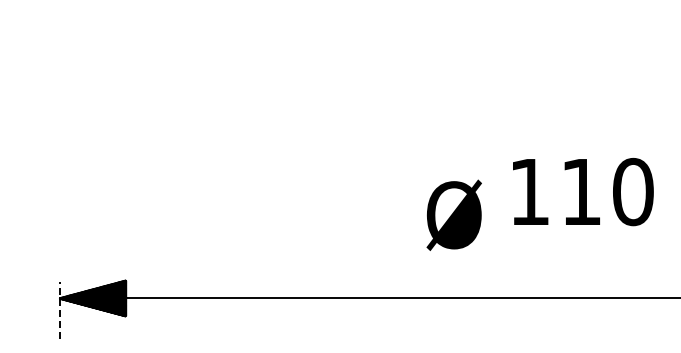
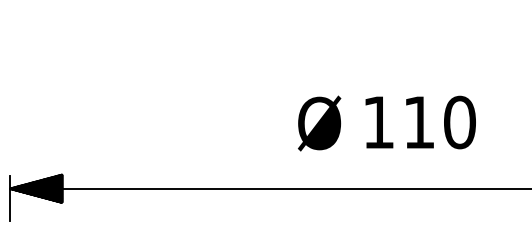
text: (583, 192) -> (420, 122), moved
line: (59, 310) -> (10, 198), dashed -> solid

